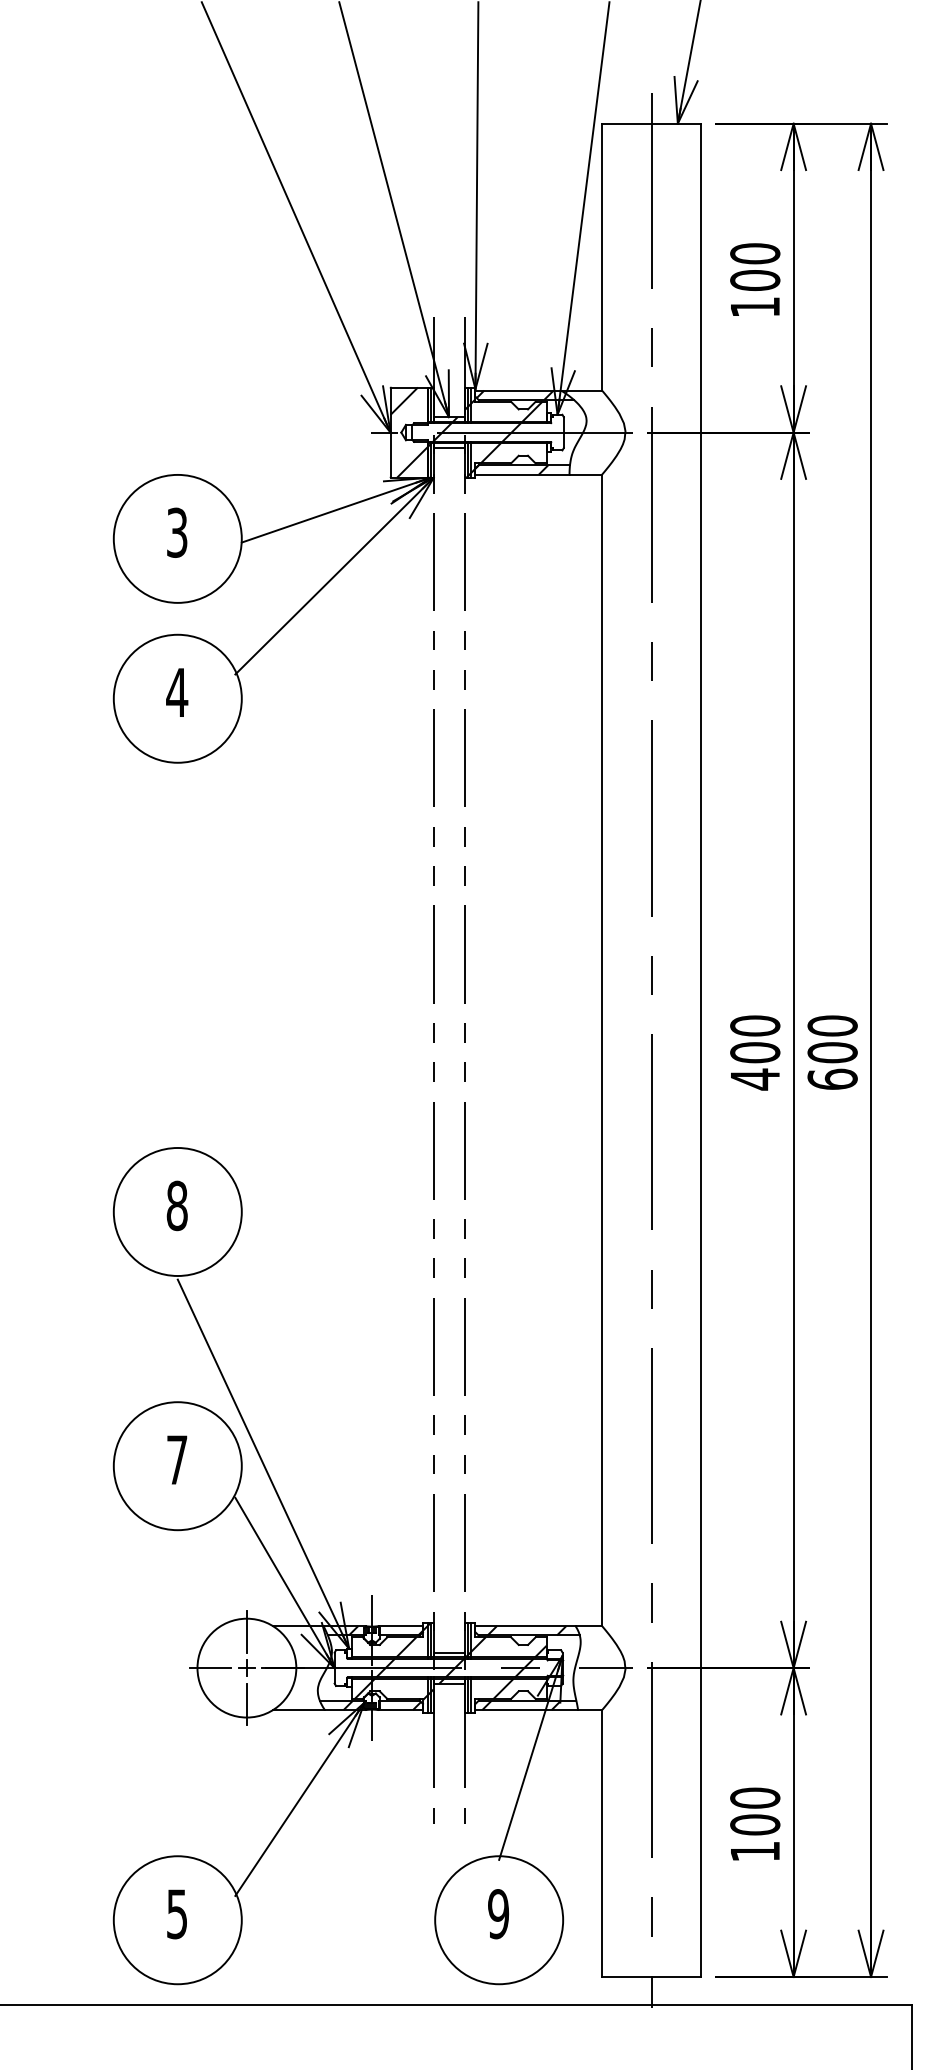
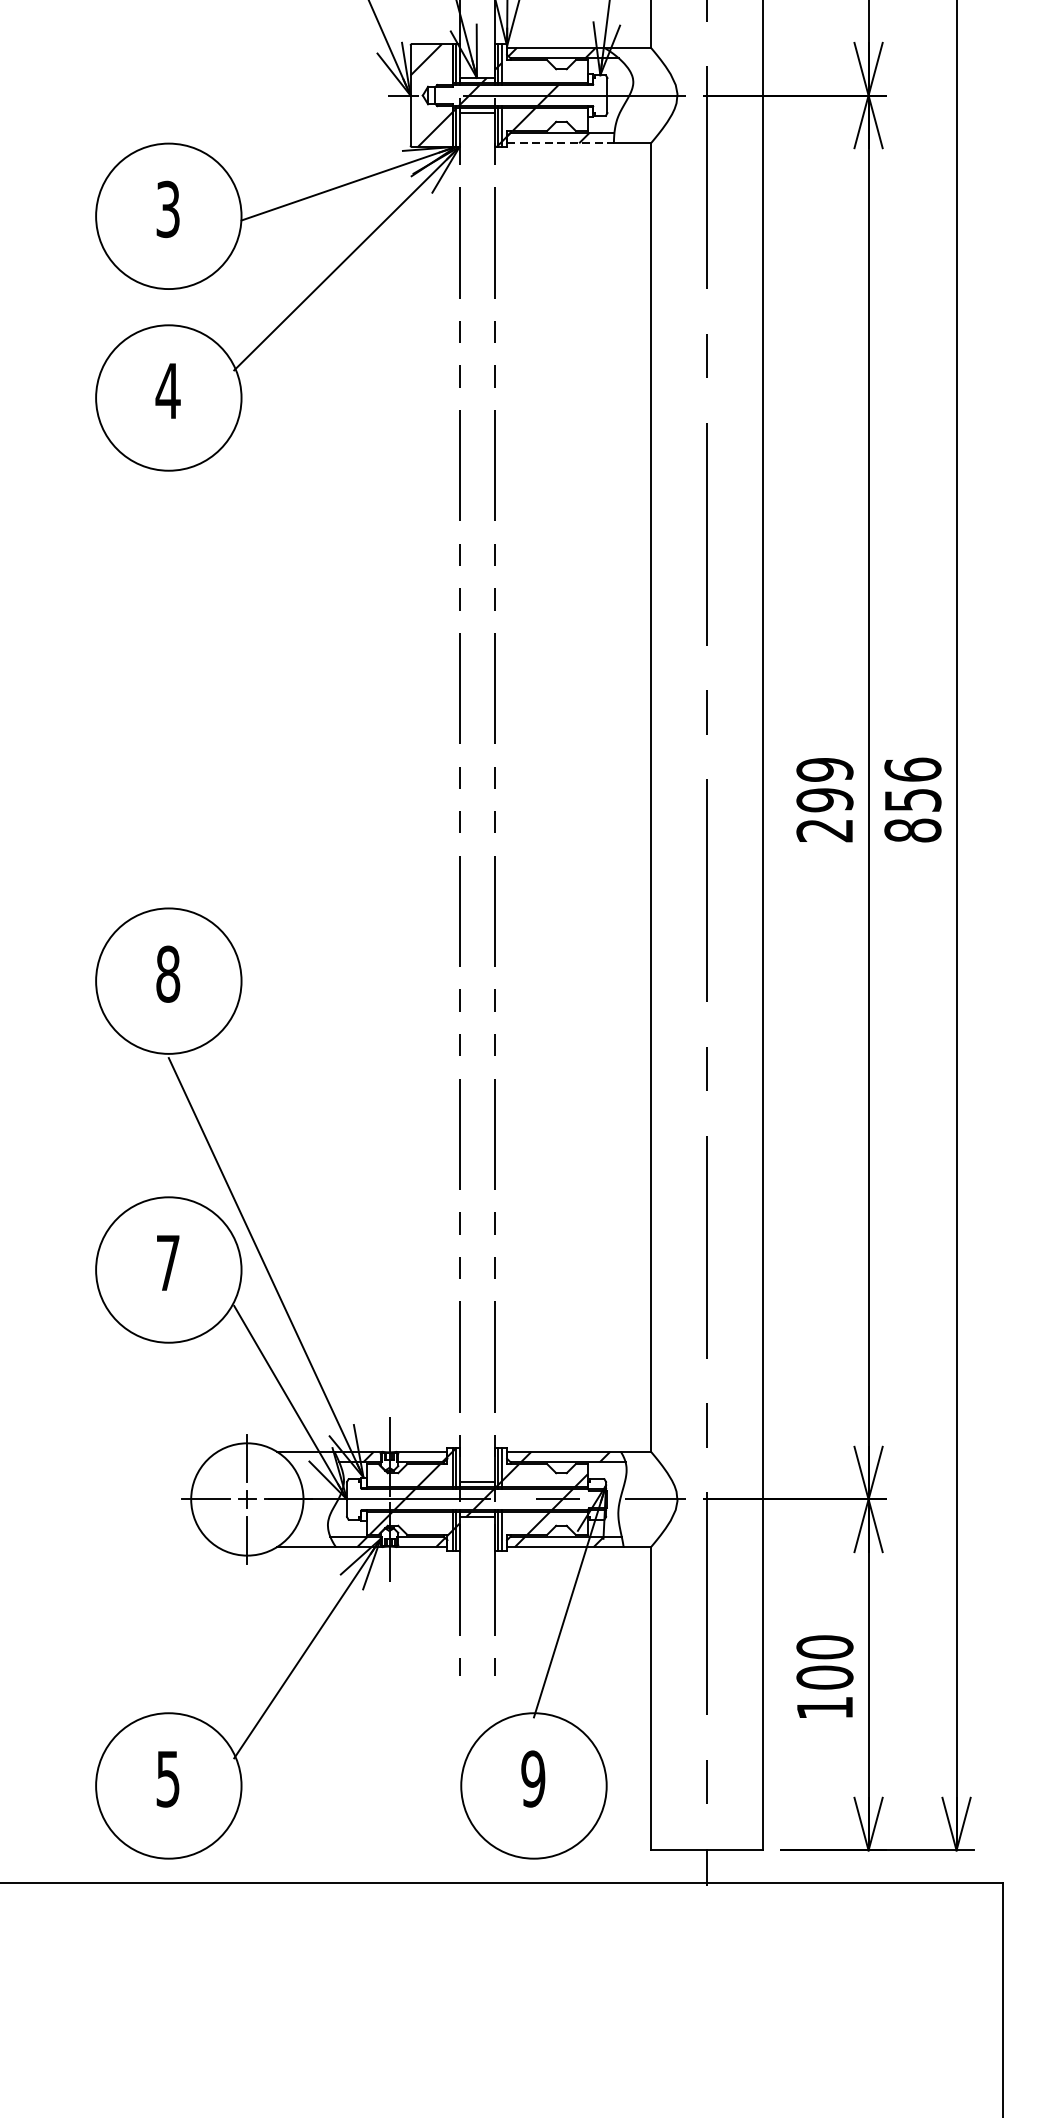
hatch: (506, 410) -> (542, 70), removed
line: (522, 474) -> (560, 143), solid -> dashed
text: (755, 1052) -> (825, 799), 400 -> 299
text: (832, 1052) -> (912, 799), 600 -> 856

